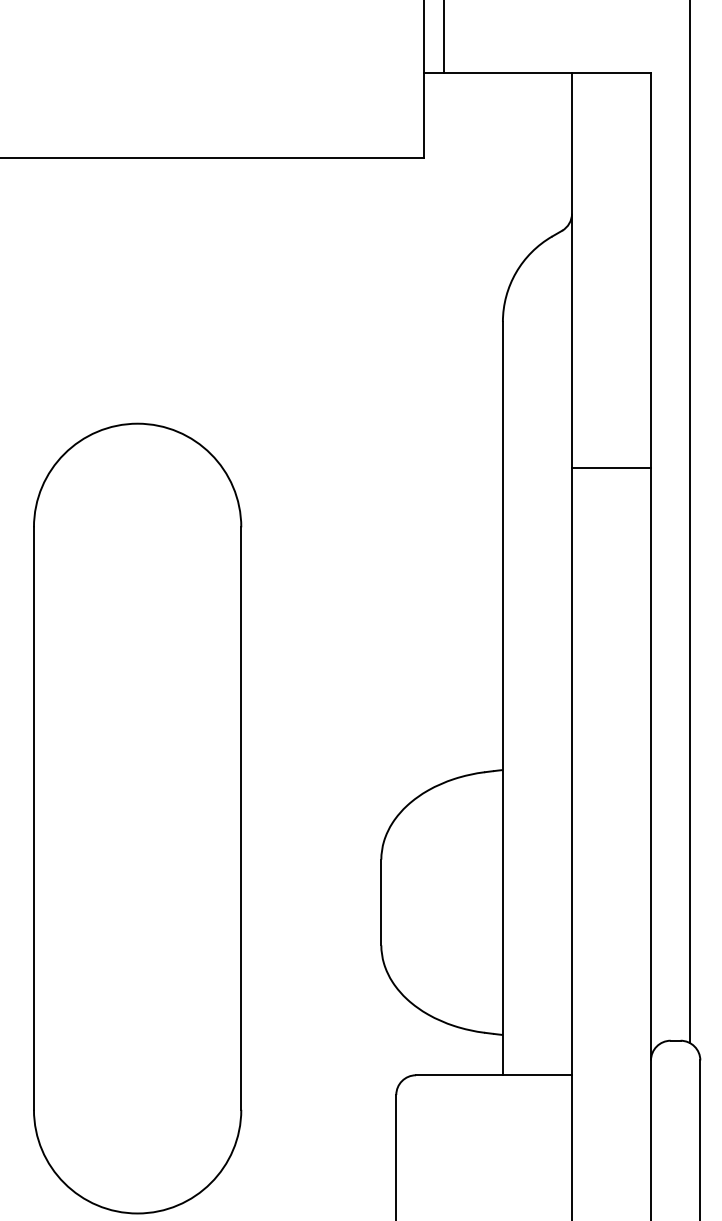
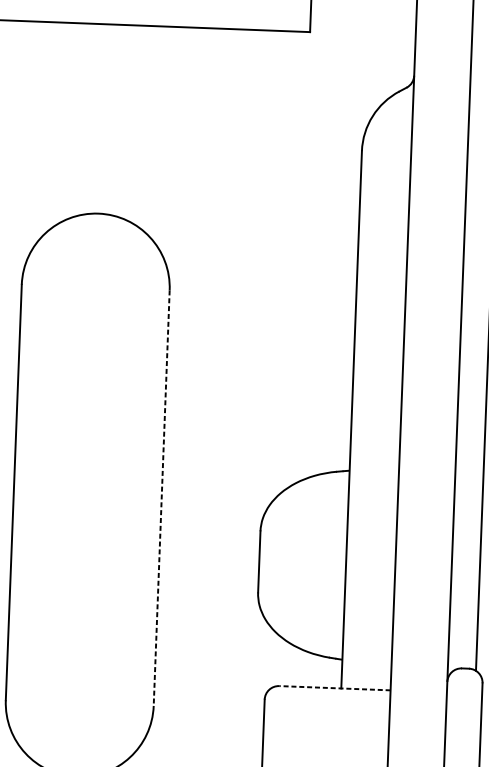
line: (611, 468) -> (435, 258), removed
line: (241, 819) -> (161, 498), solid -> dashed
line: (494, 1075) -> (335, 688), solid -> dashed

